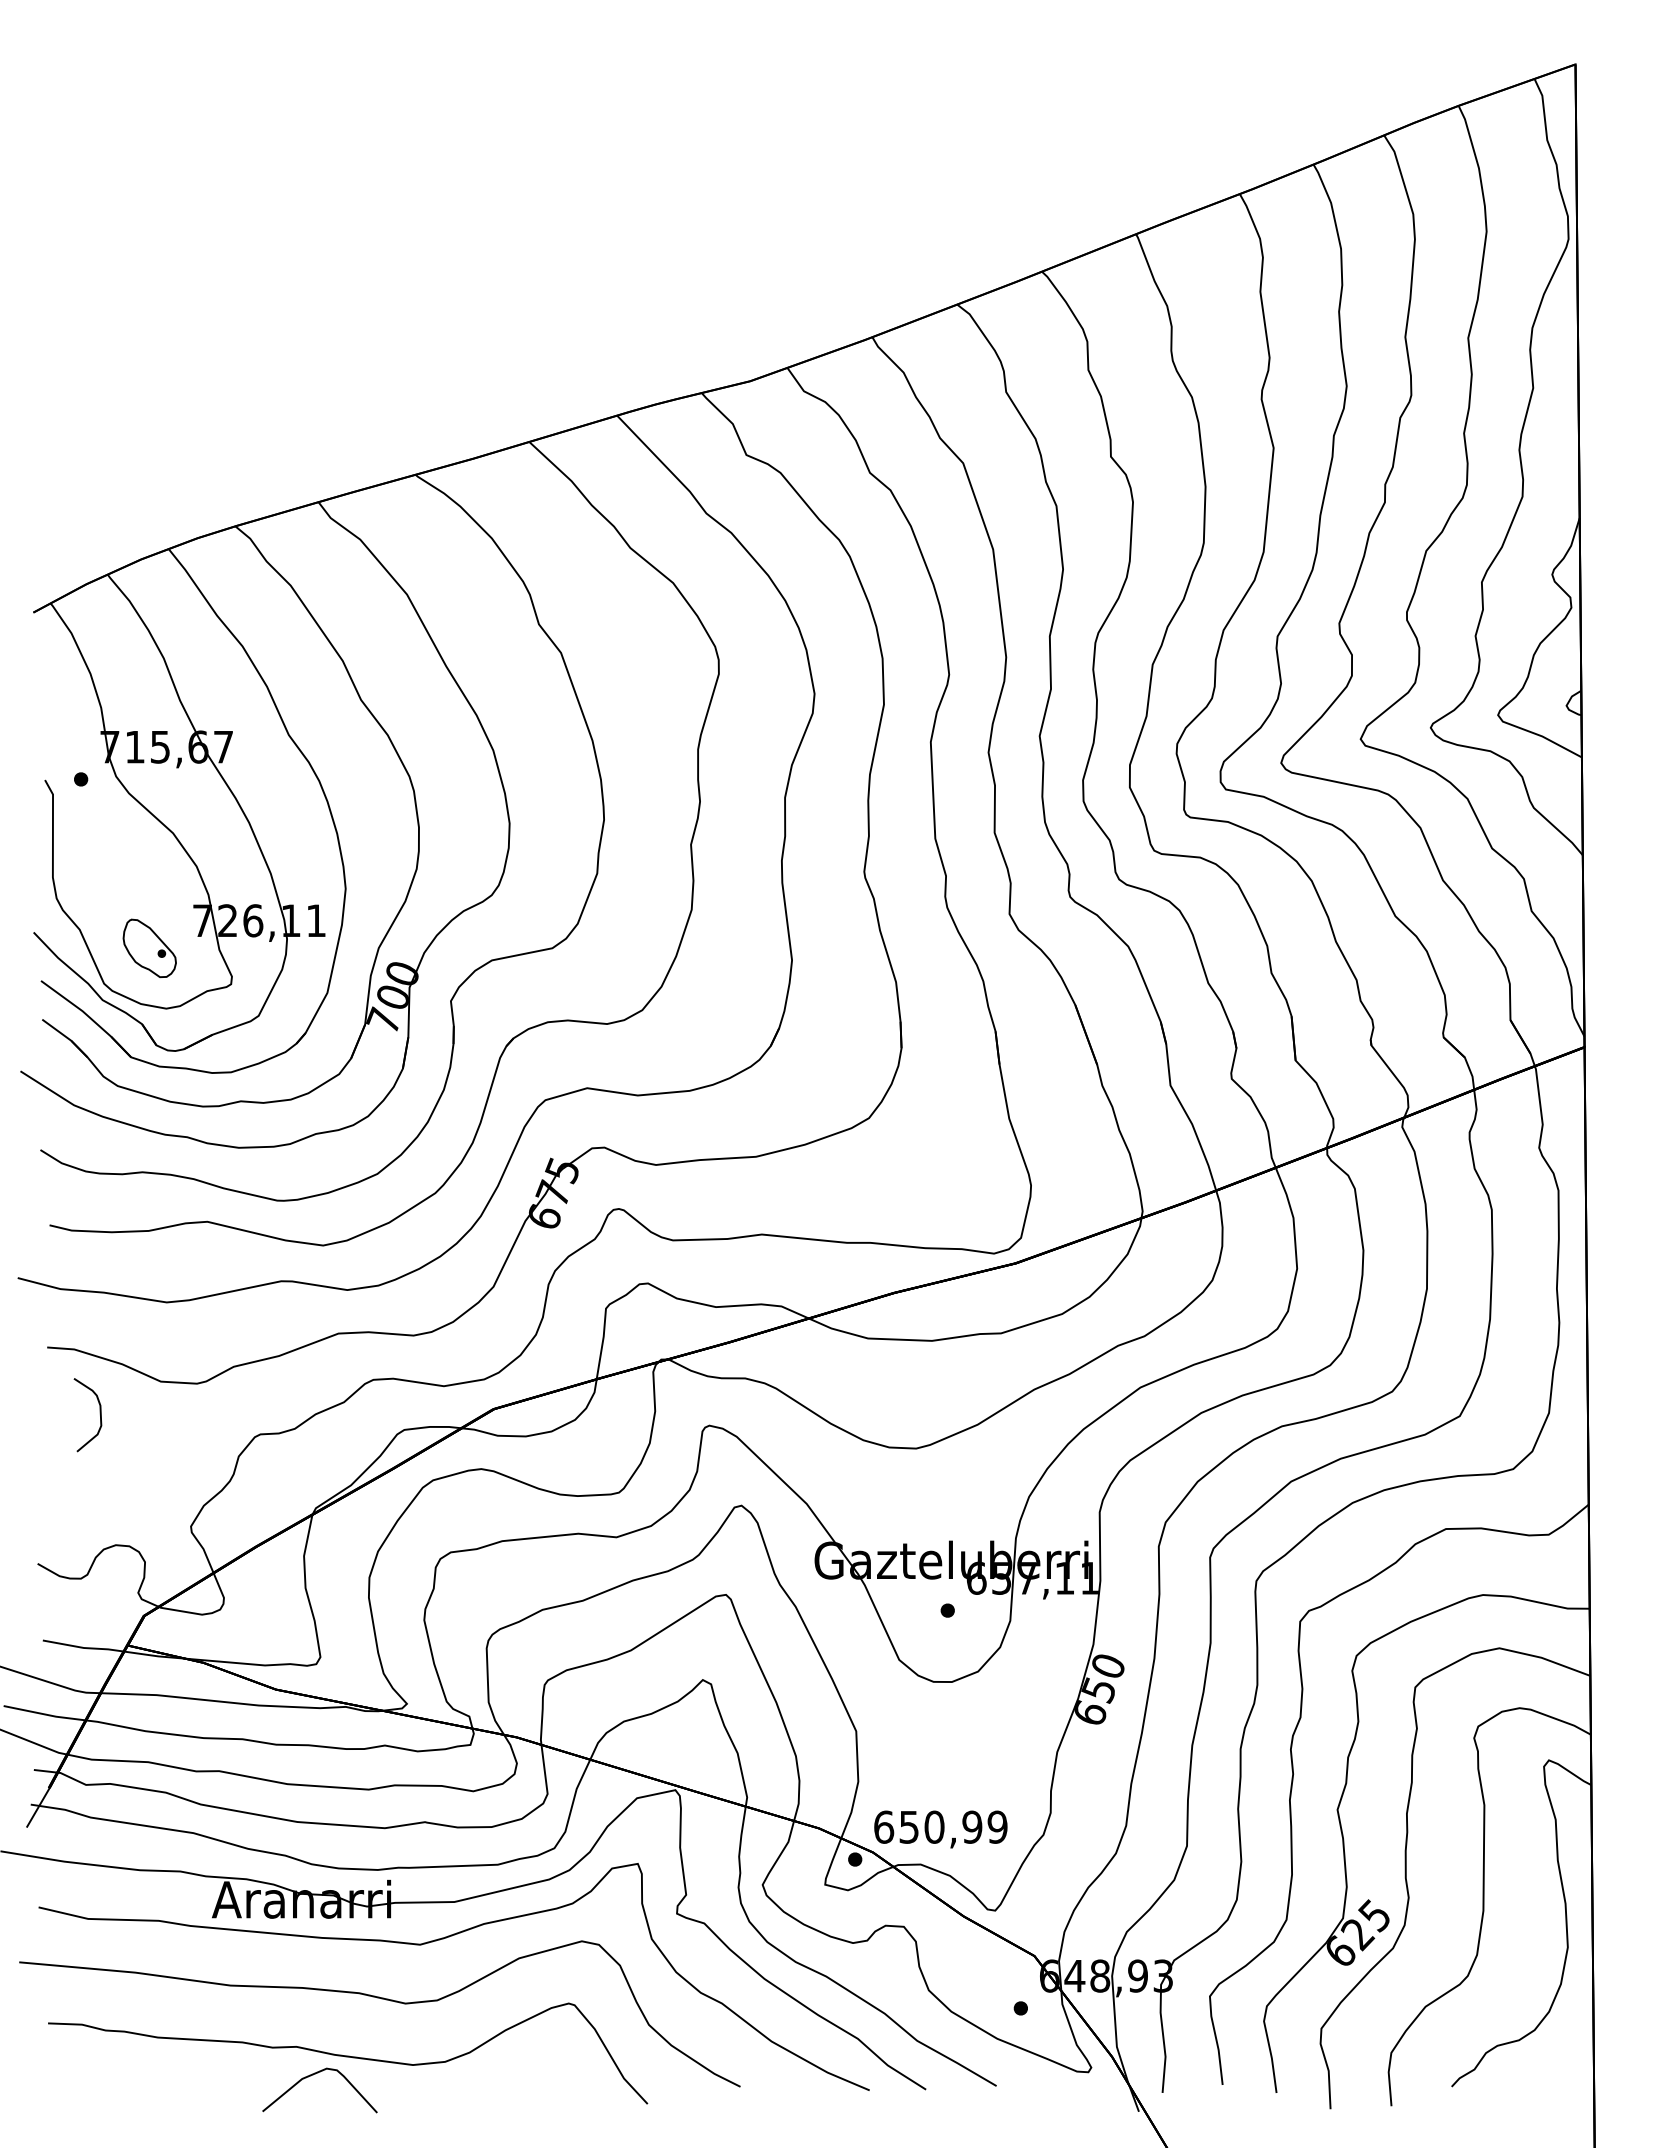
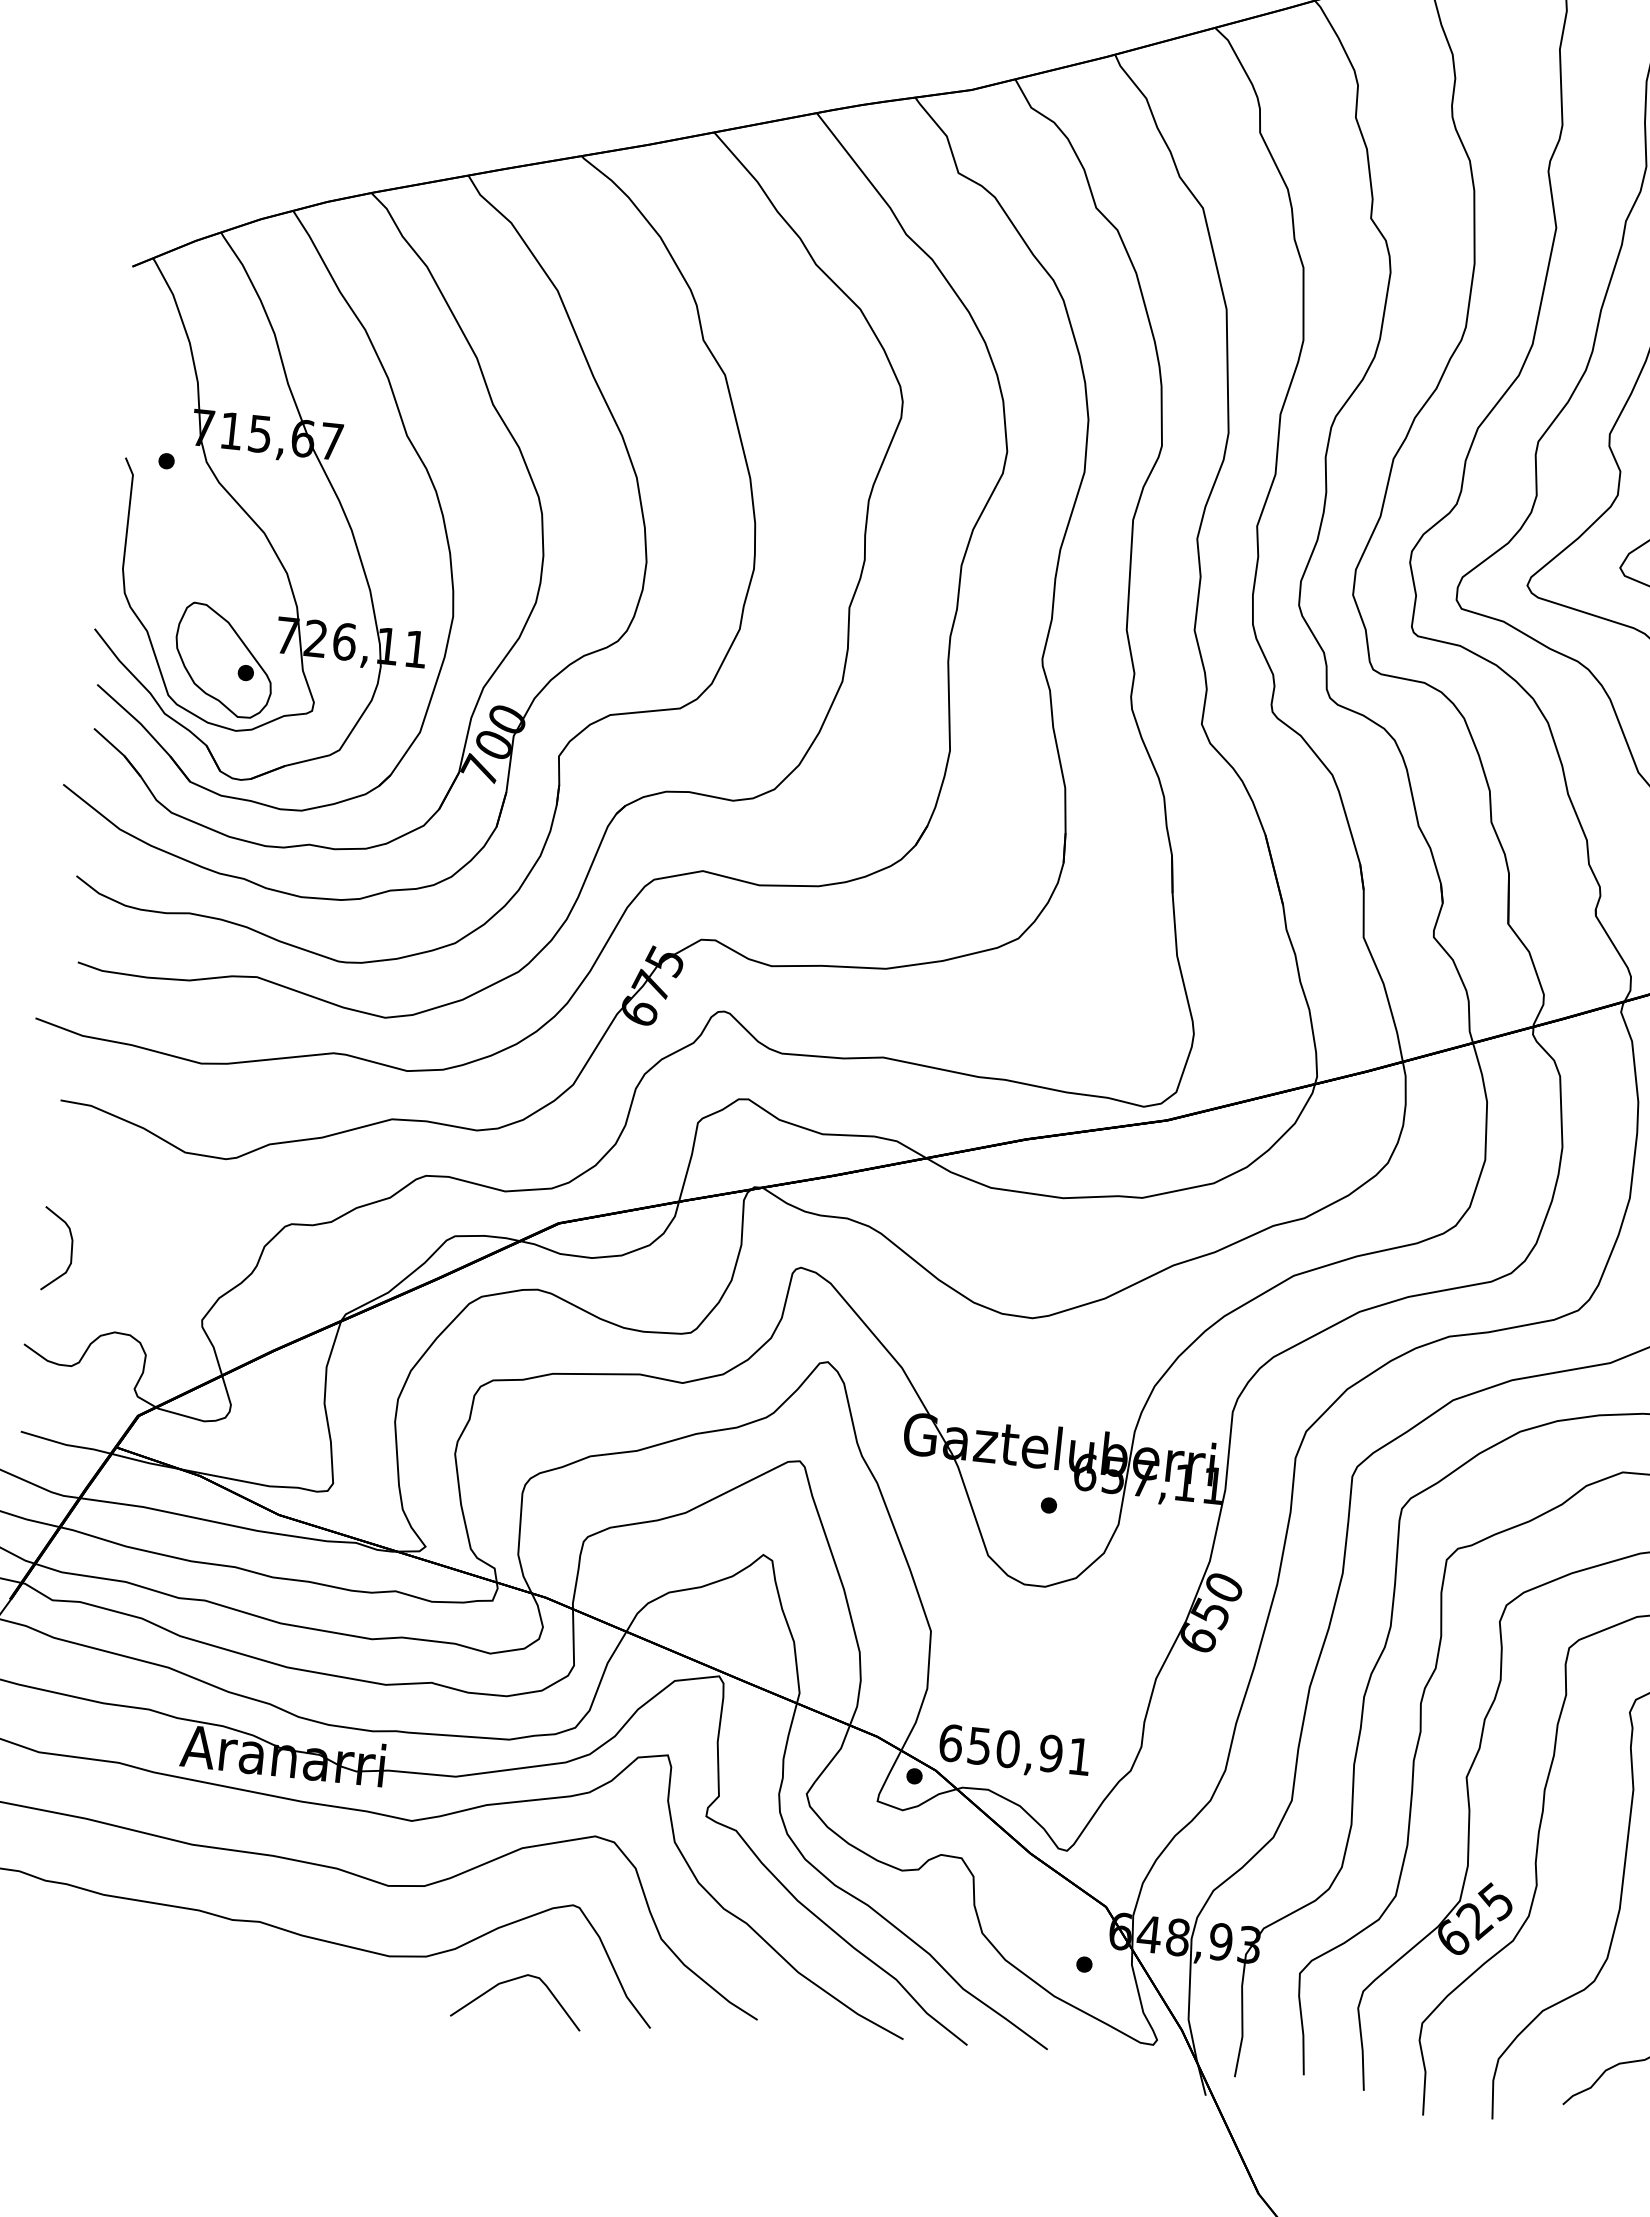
part: (149, 948) -> (223, 660), size x1.67
curve: (99, 1414) -> (70, 1250), moved
text: (997, 1826) -> (1079, 1755), 650,99 -> 650,91
curve: (313, 2075) -> (512, 1981), moved

